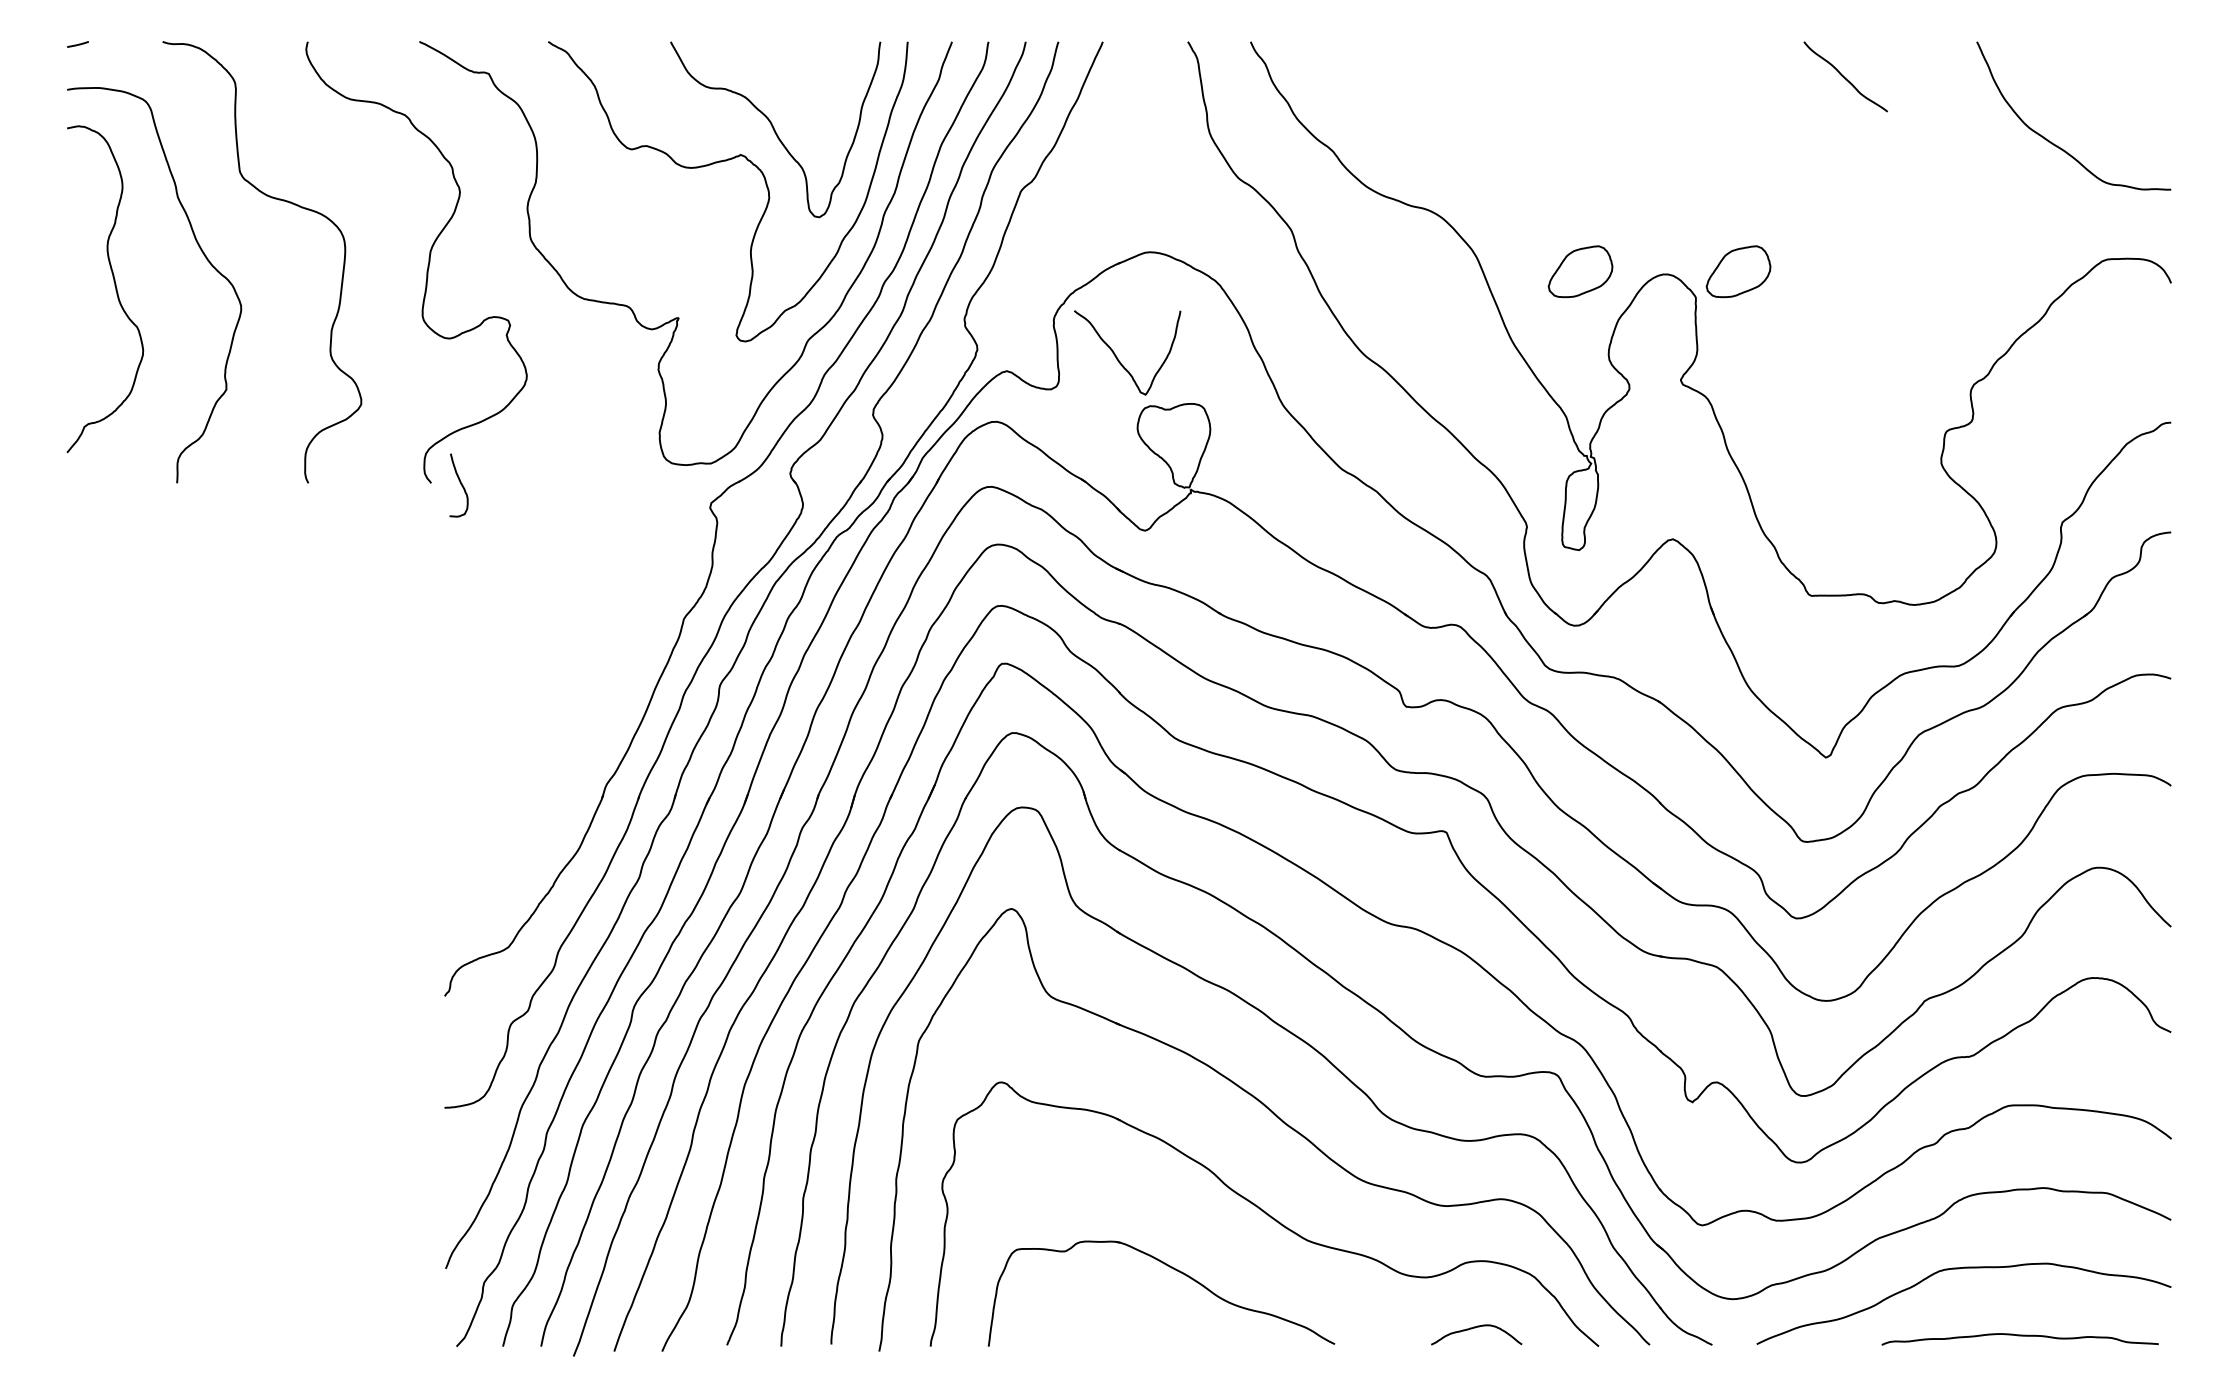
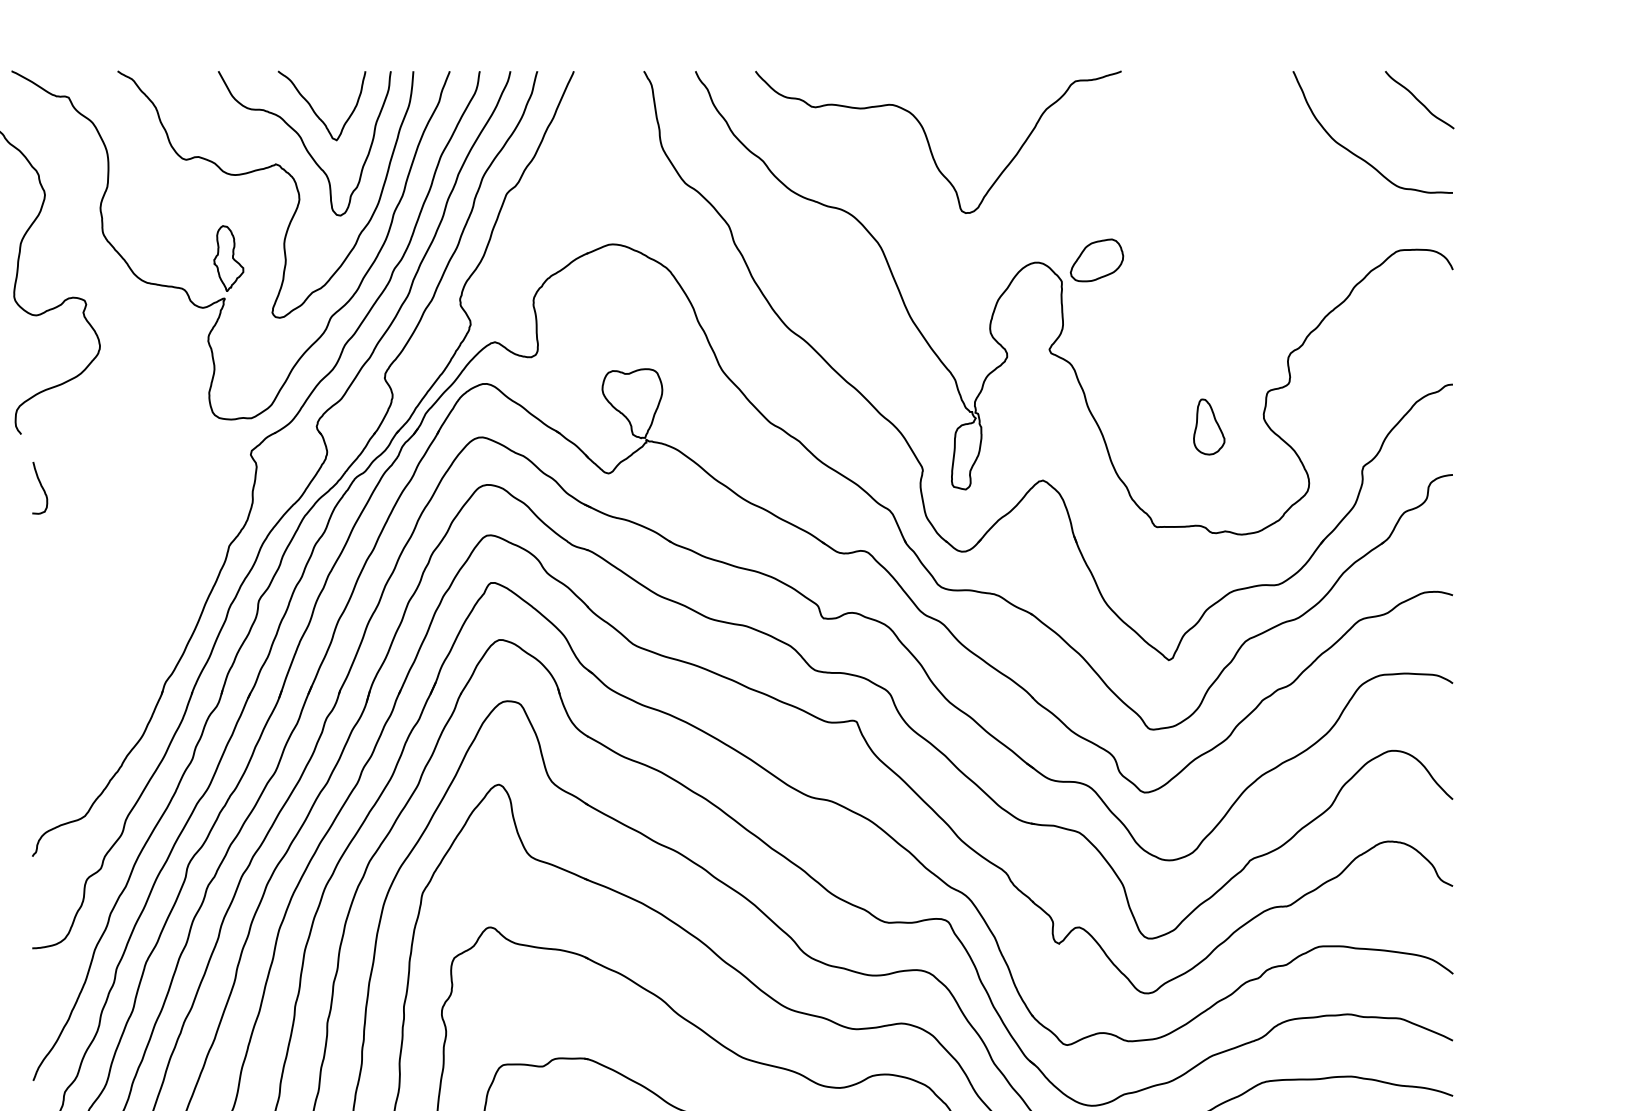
curve: (1844, 76) -> (1418, 99), moved
curve: (1535, 130) -> (929, 144), added
part: (682, 269) -> (228, 258), added
part: (1580, 271) -> (966, 260), removed
curve: (1118, 358) -> (314, 110), moved
part: (1874, 473) -> (1208, 426), added
curve: (460, 484) -> (41, 487), moved

